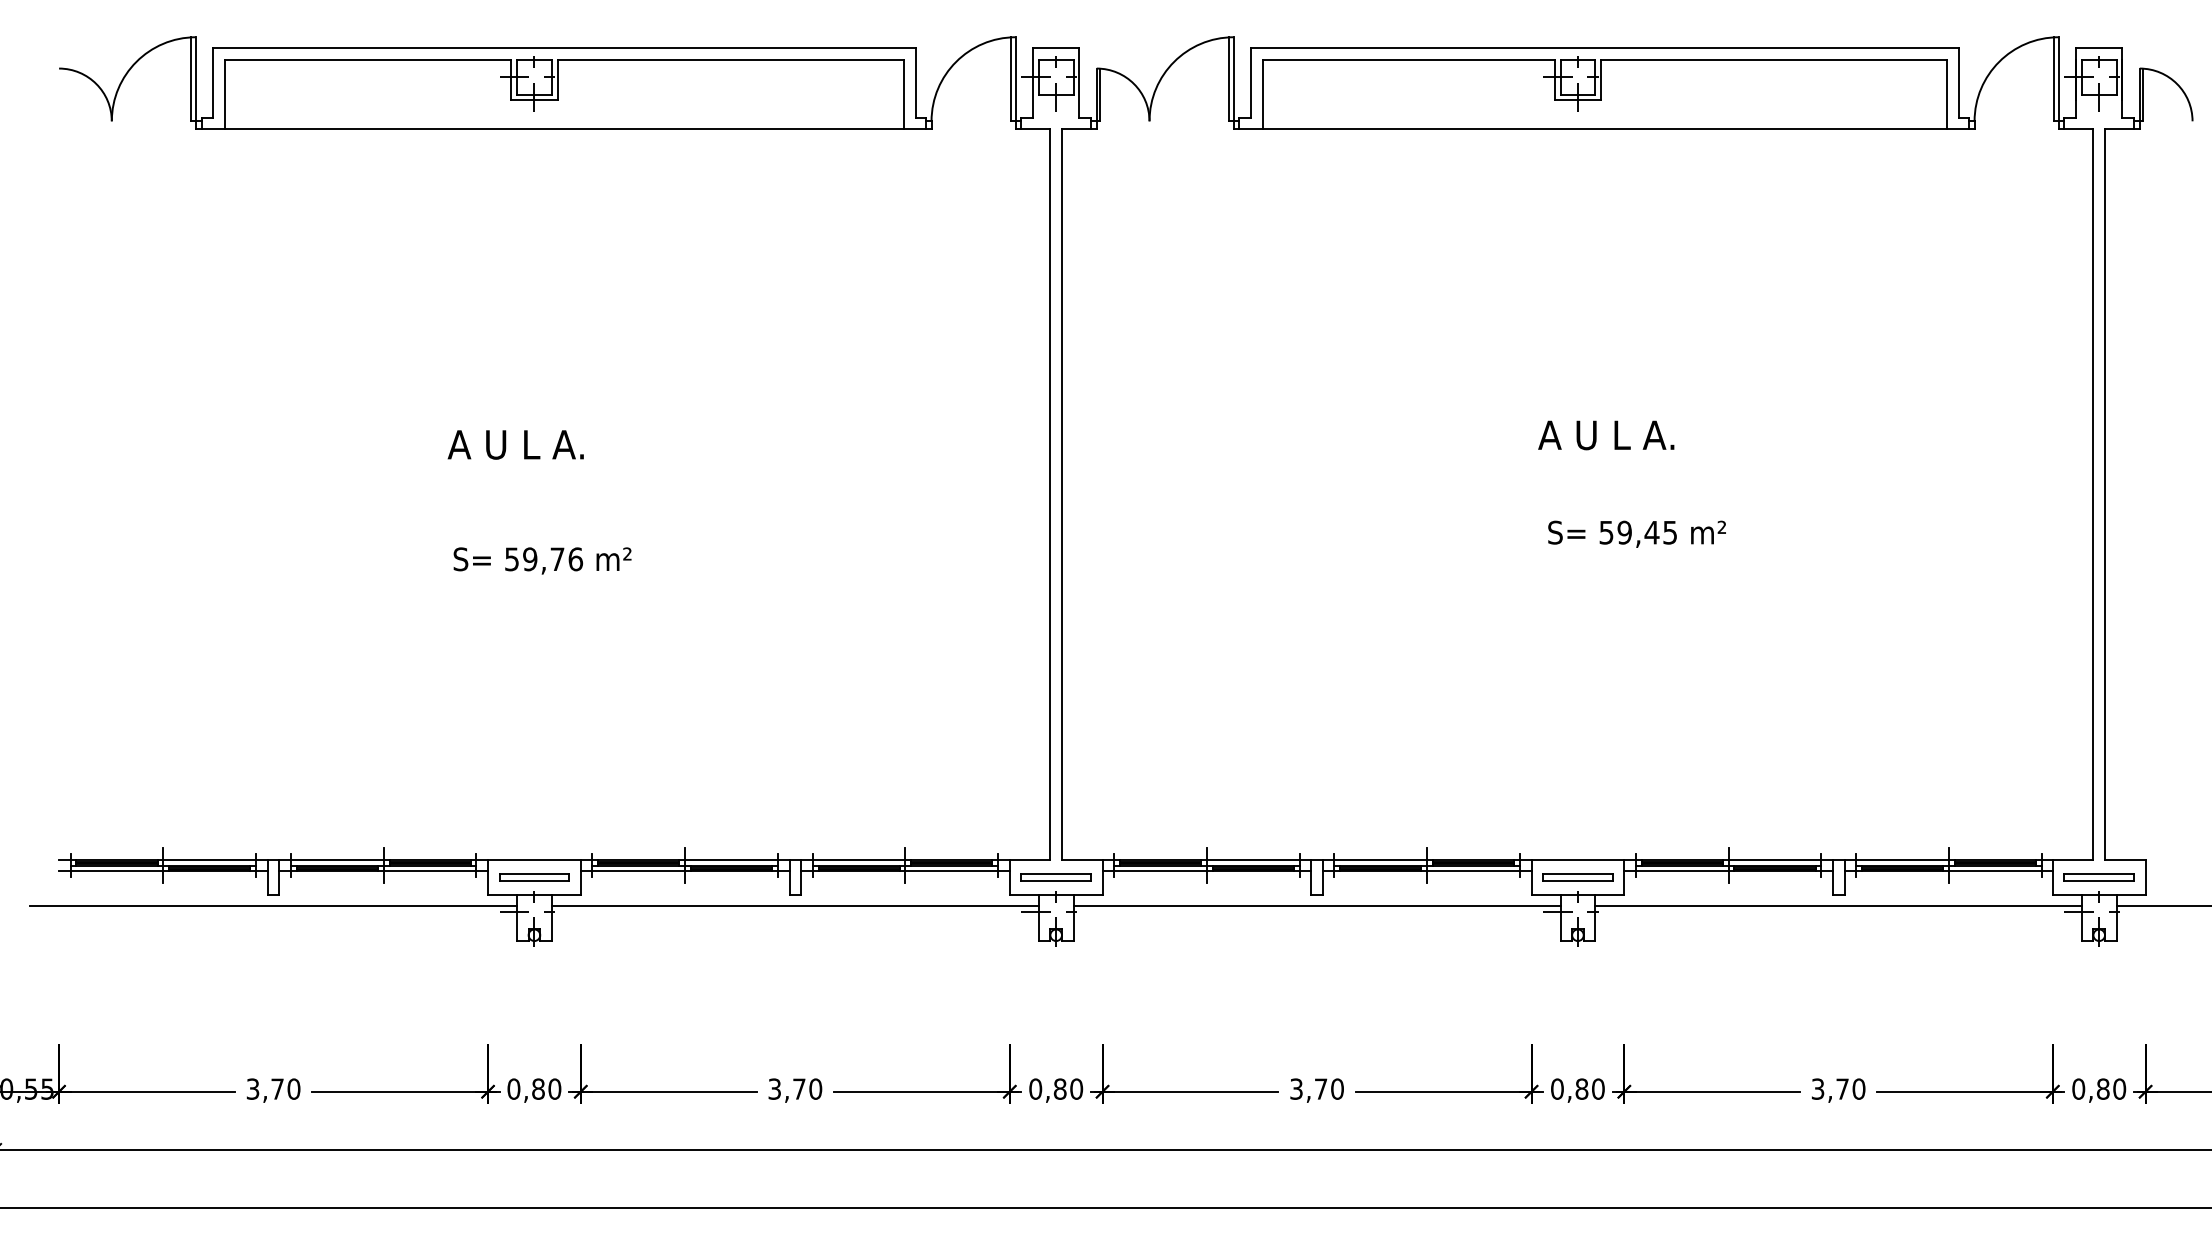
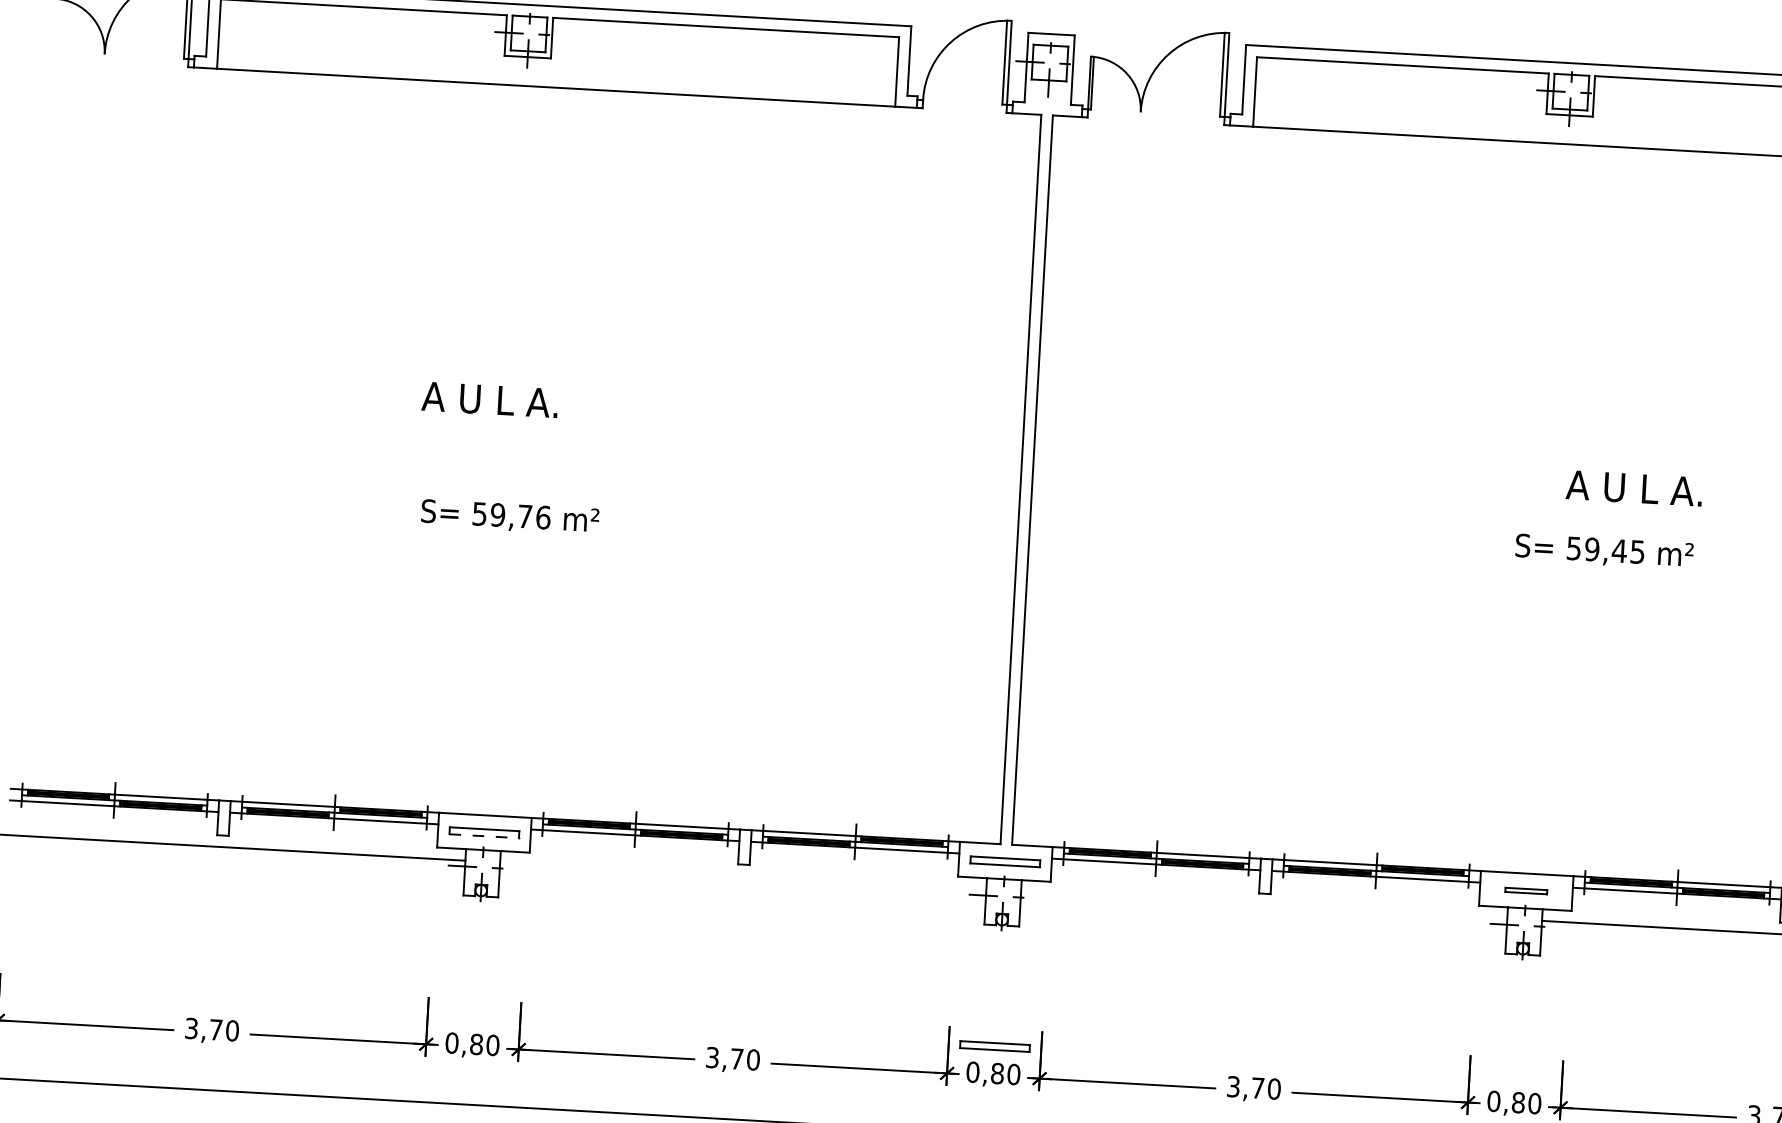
text: (1606, 435) -> (1634, 488), moved
part: (1577, 877) -> (1525, 891), size x0.6
line: (534, 880) -> (484, 835), solid -> dashed
line: (794, 906) -> (742, 876), removed
line: (1316, 906) -> (1263, 905), removed
part: (1055, 1062) -> (994, 1046), added

